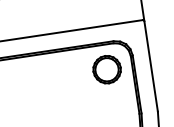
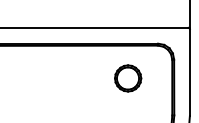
part: (107, 69) -> (128, 78), moved

